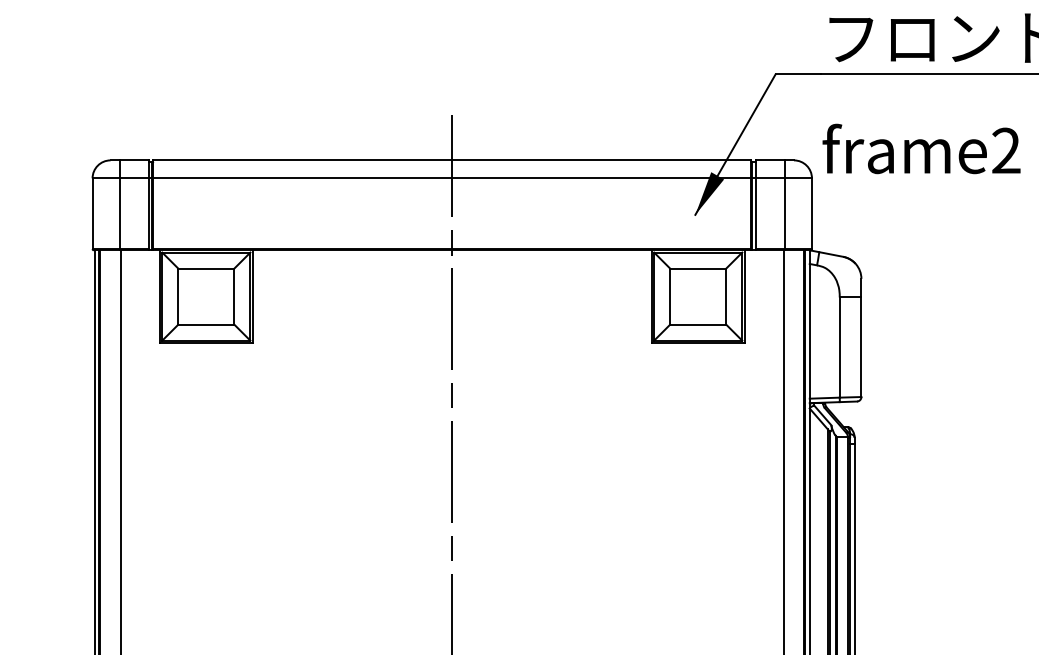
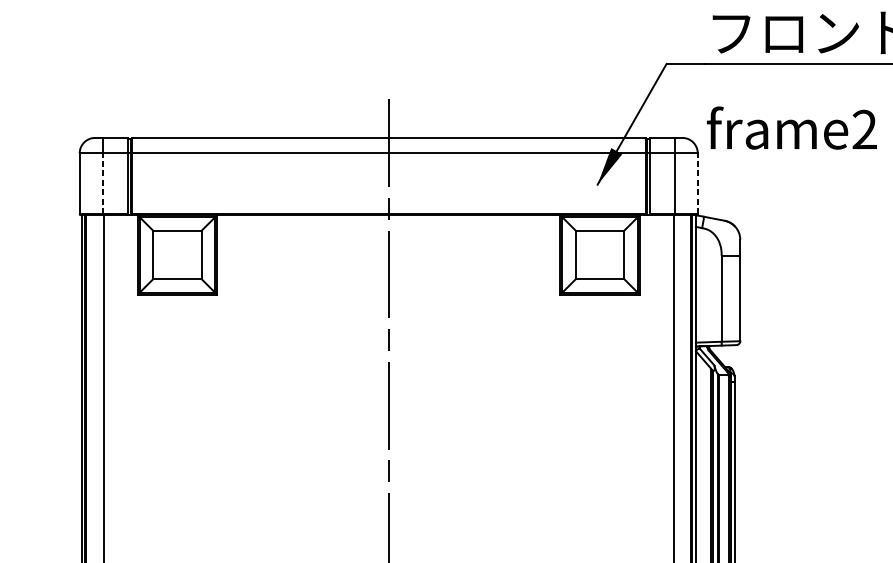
line: (119, 213) -> (102, 183), solid -> dashed
line: (811, 213) -> (697, 183), solid -> dashed

